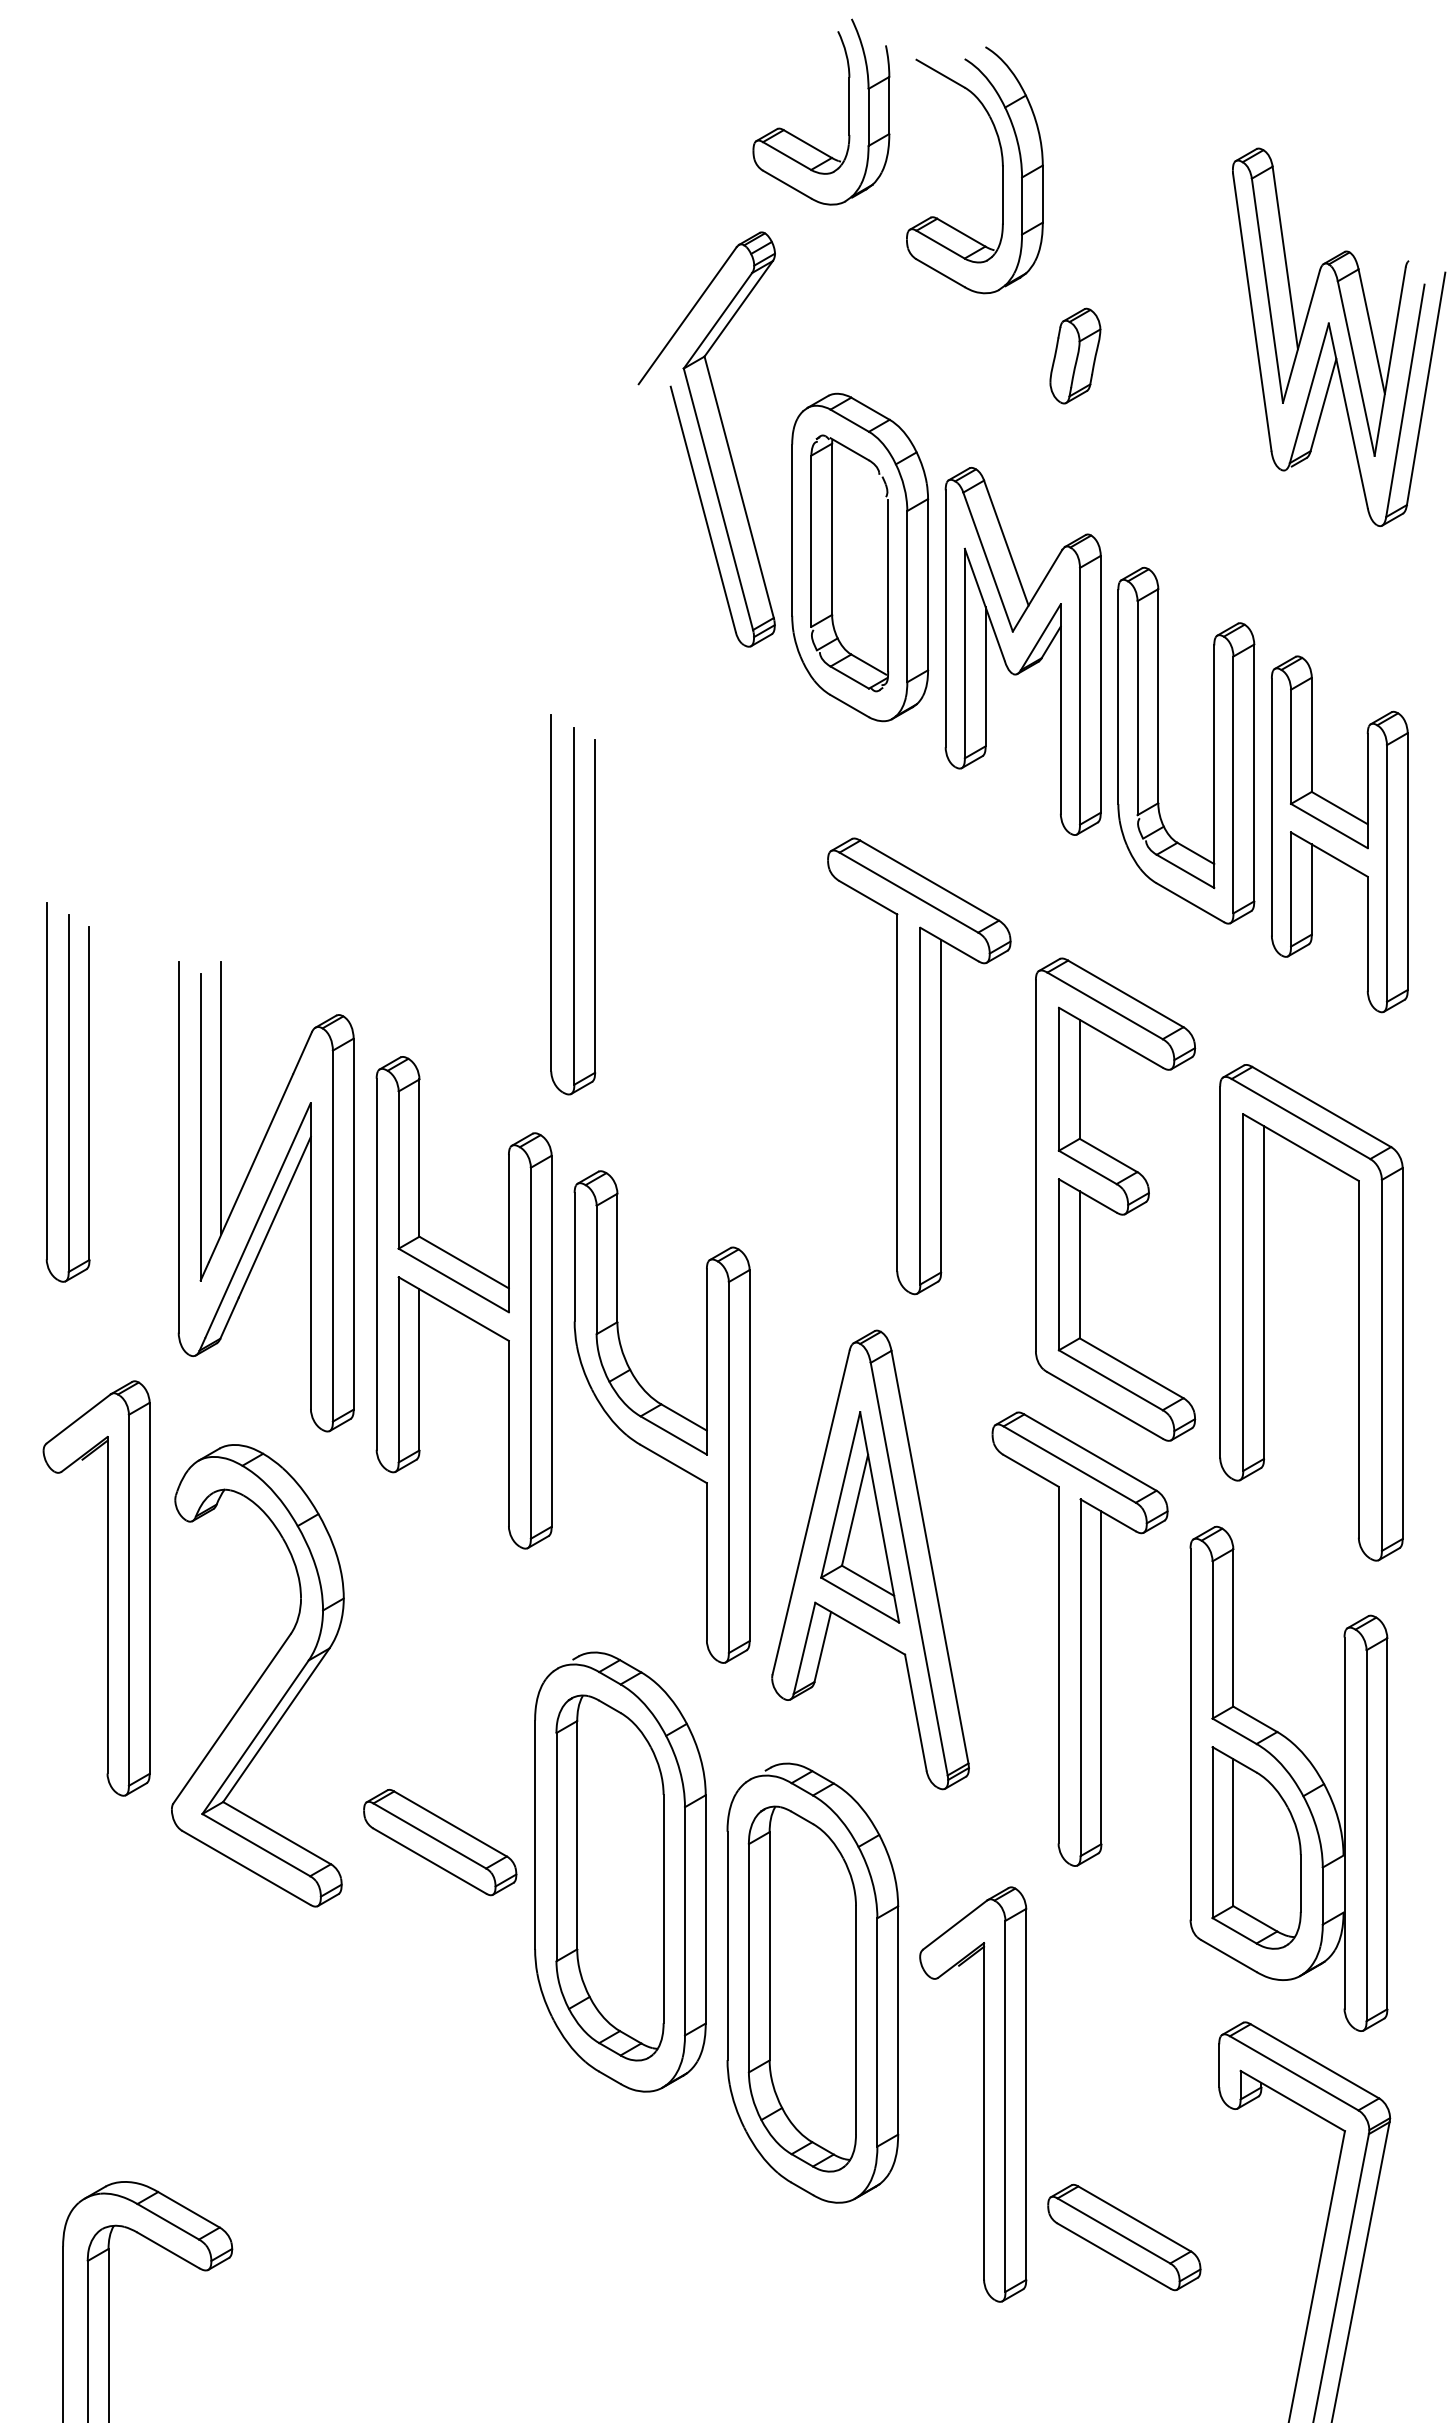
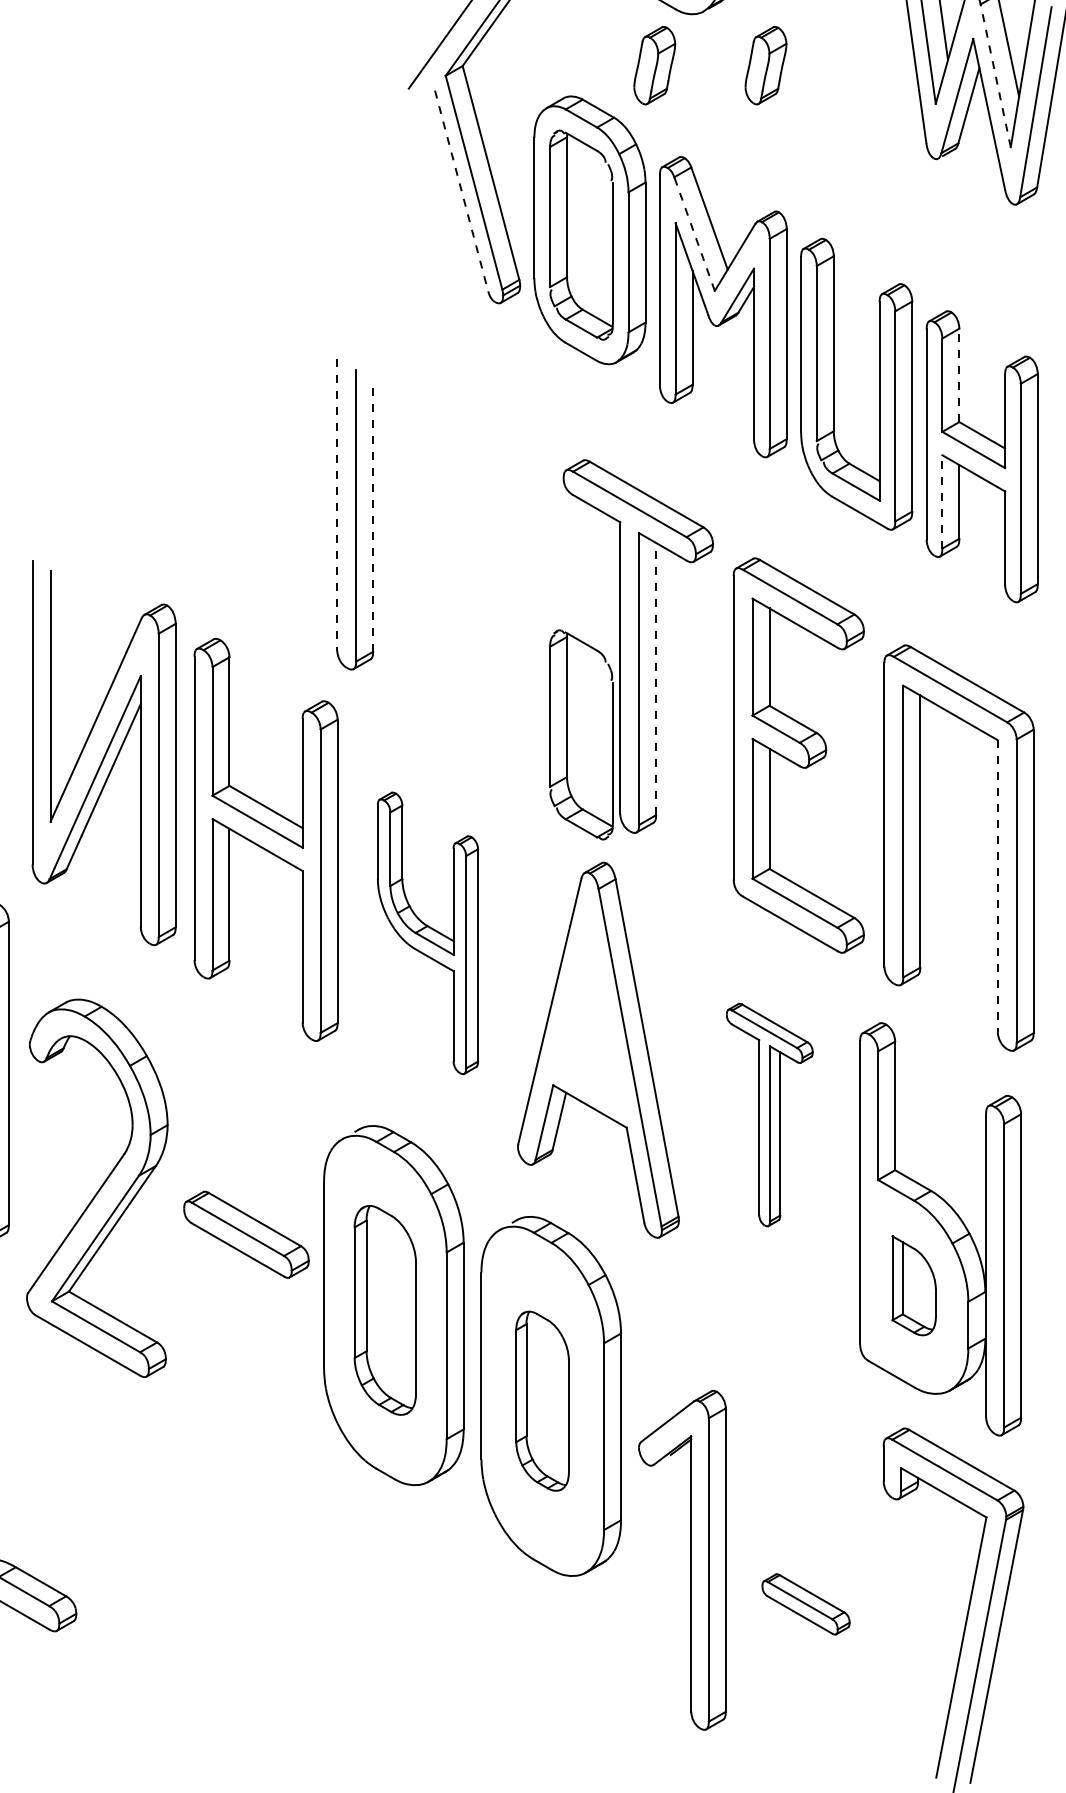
part: (939, 355) -> (654, 65), added
line: (1356, 368) -> (995, 75), solid -> dashed
line: (703, 509) -> (461, 191), solid -> dashed
line: (988, 562) -> (694, 234), solid -> dashed
line: (1311, 734) -> (959, 375), solid -> dashed
line: (1291, 889) -> (942, 501), solid -> dashed
line: (551, 893) -> (337, 505), solid -> dashed
line: (595, 905) -> (373, 514), solid -> dashed
line: (221, 1098) -> (67, 672), removed
line: (941, 1105) -> (656, 678), solid -> dashed
part: (832, 1174) -> (567, 734), added
line: (1358, 1359) -> (997, 886), solid -> dashed
part: (661, 1416) -> (427, 932), size x0.7
part: (860, 1517) -> (590, 1015), removed
part: (1079, 1638) -> (769, 1114), size x0.6
part: (257, 1675) -> (97, 1188), moved
part: (440, 1842) -> (246, 1234), moved
part: (1256, 1847) -> (914, 1285), size x0.6
part: (609, 1877) -> (384, 1309), size x0.7
part: (801, 1988) -> (541, 1400), size x0.6
part: (983, 2094) -> (690, 1560), moved
part: (1124, 2237) -> (806, 1604), size x0.7

